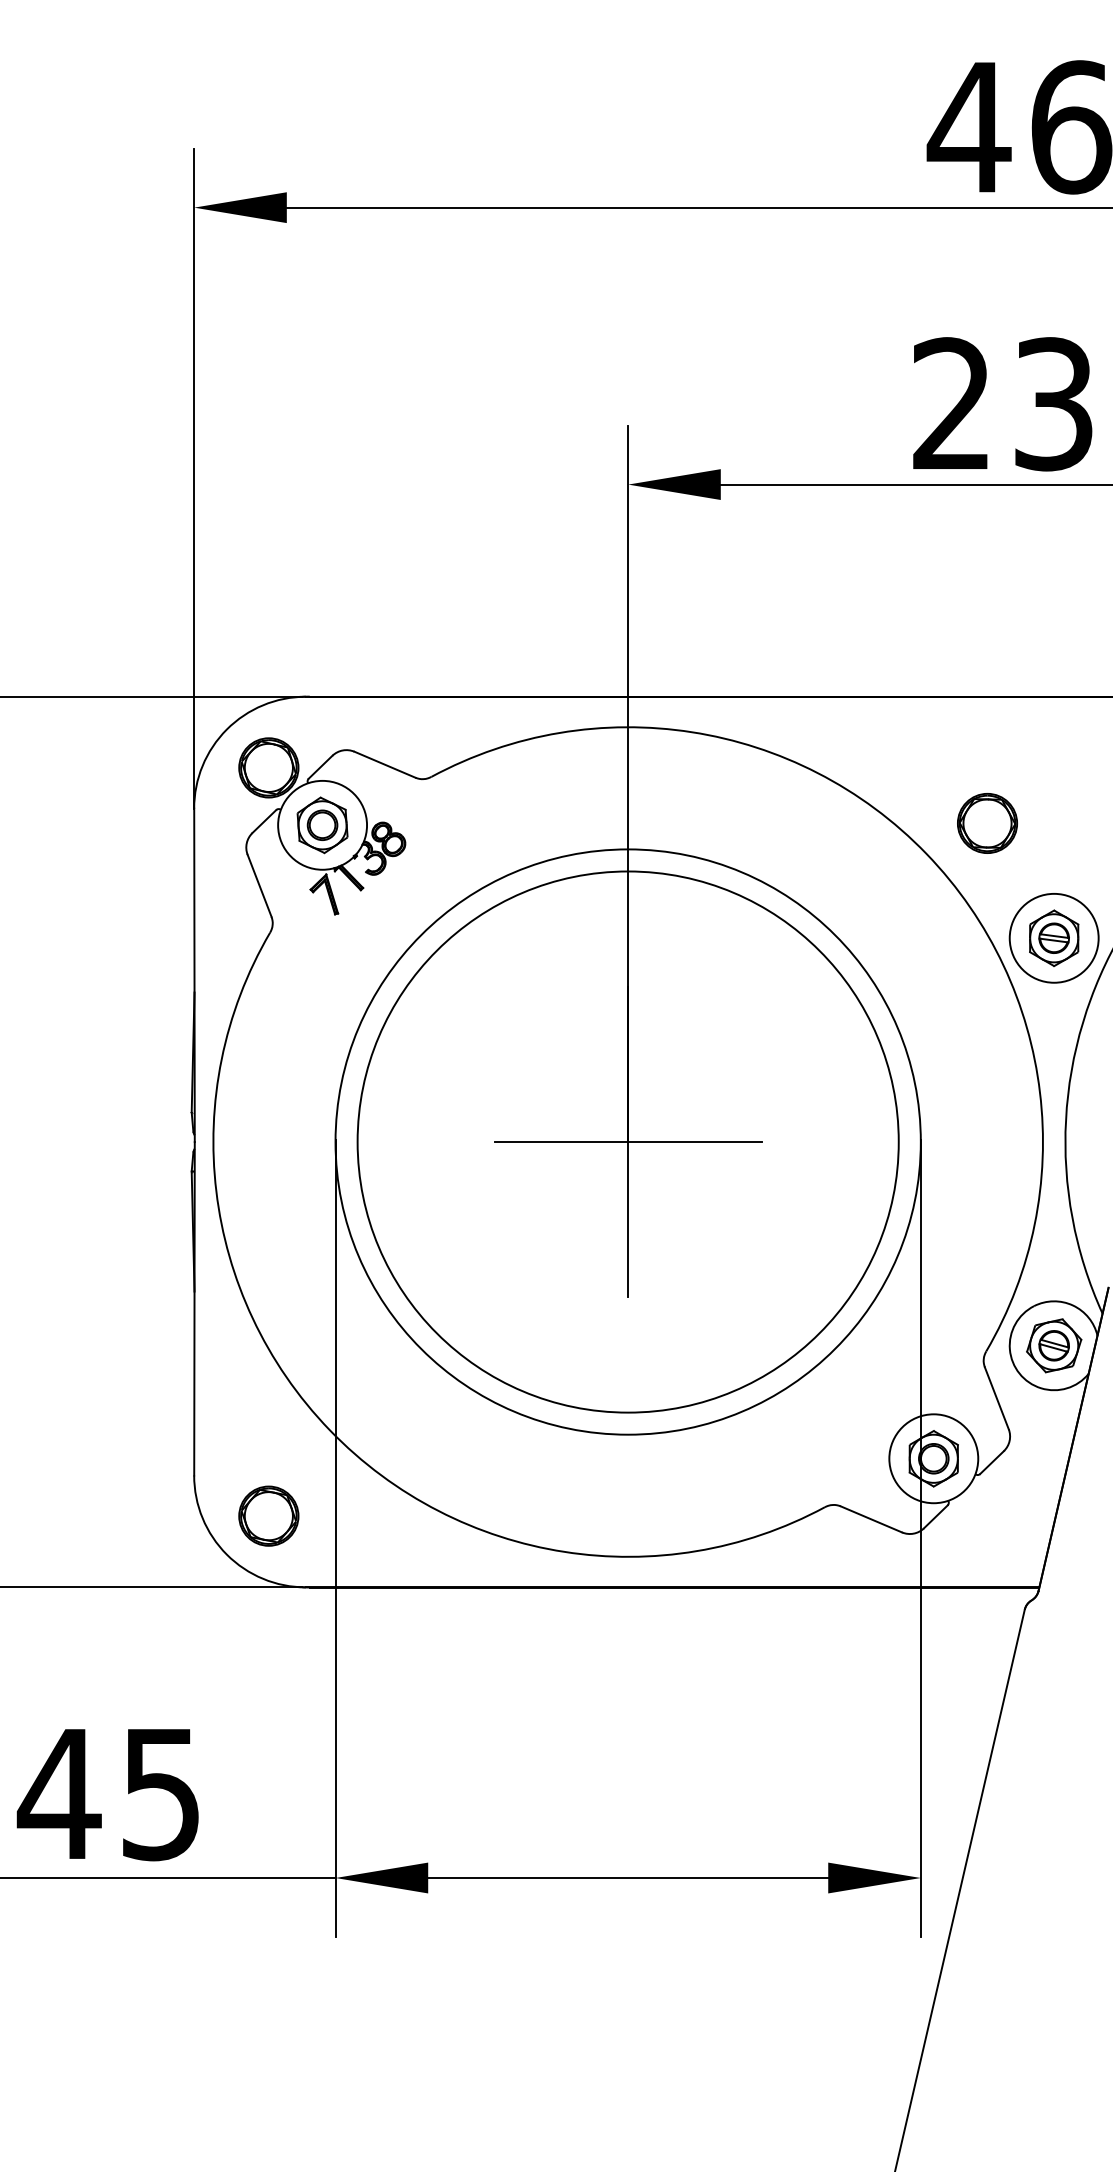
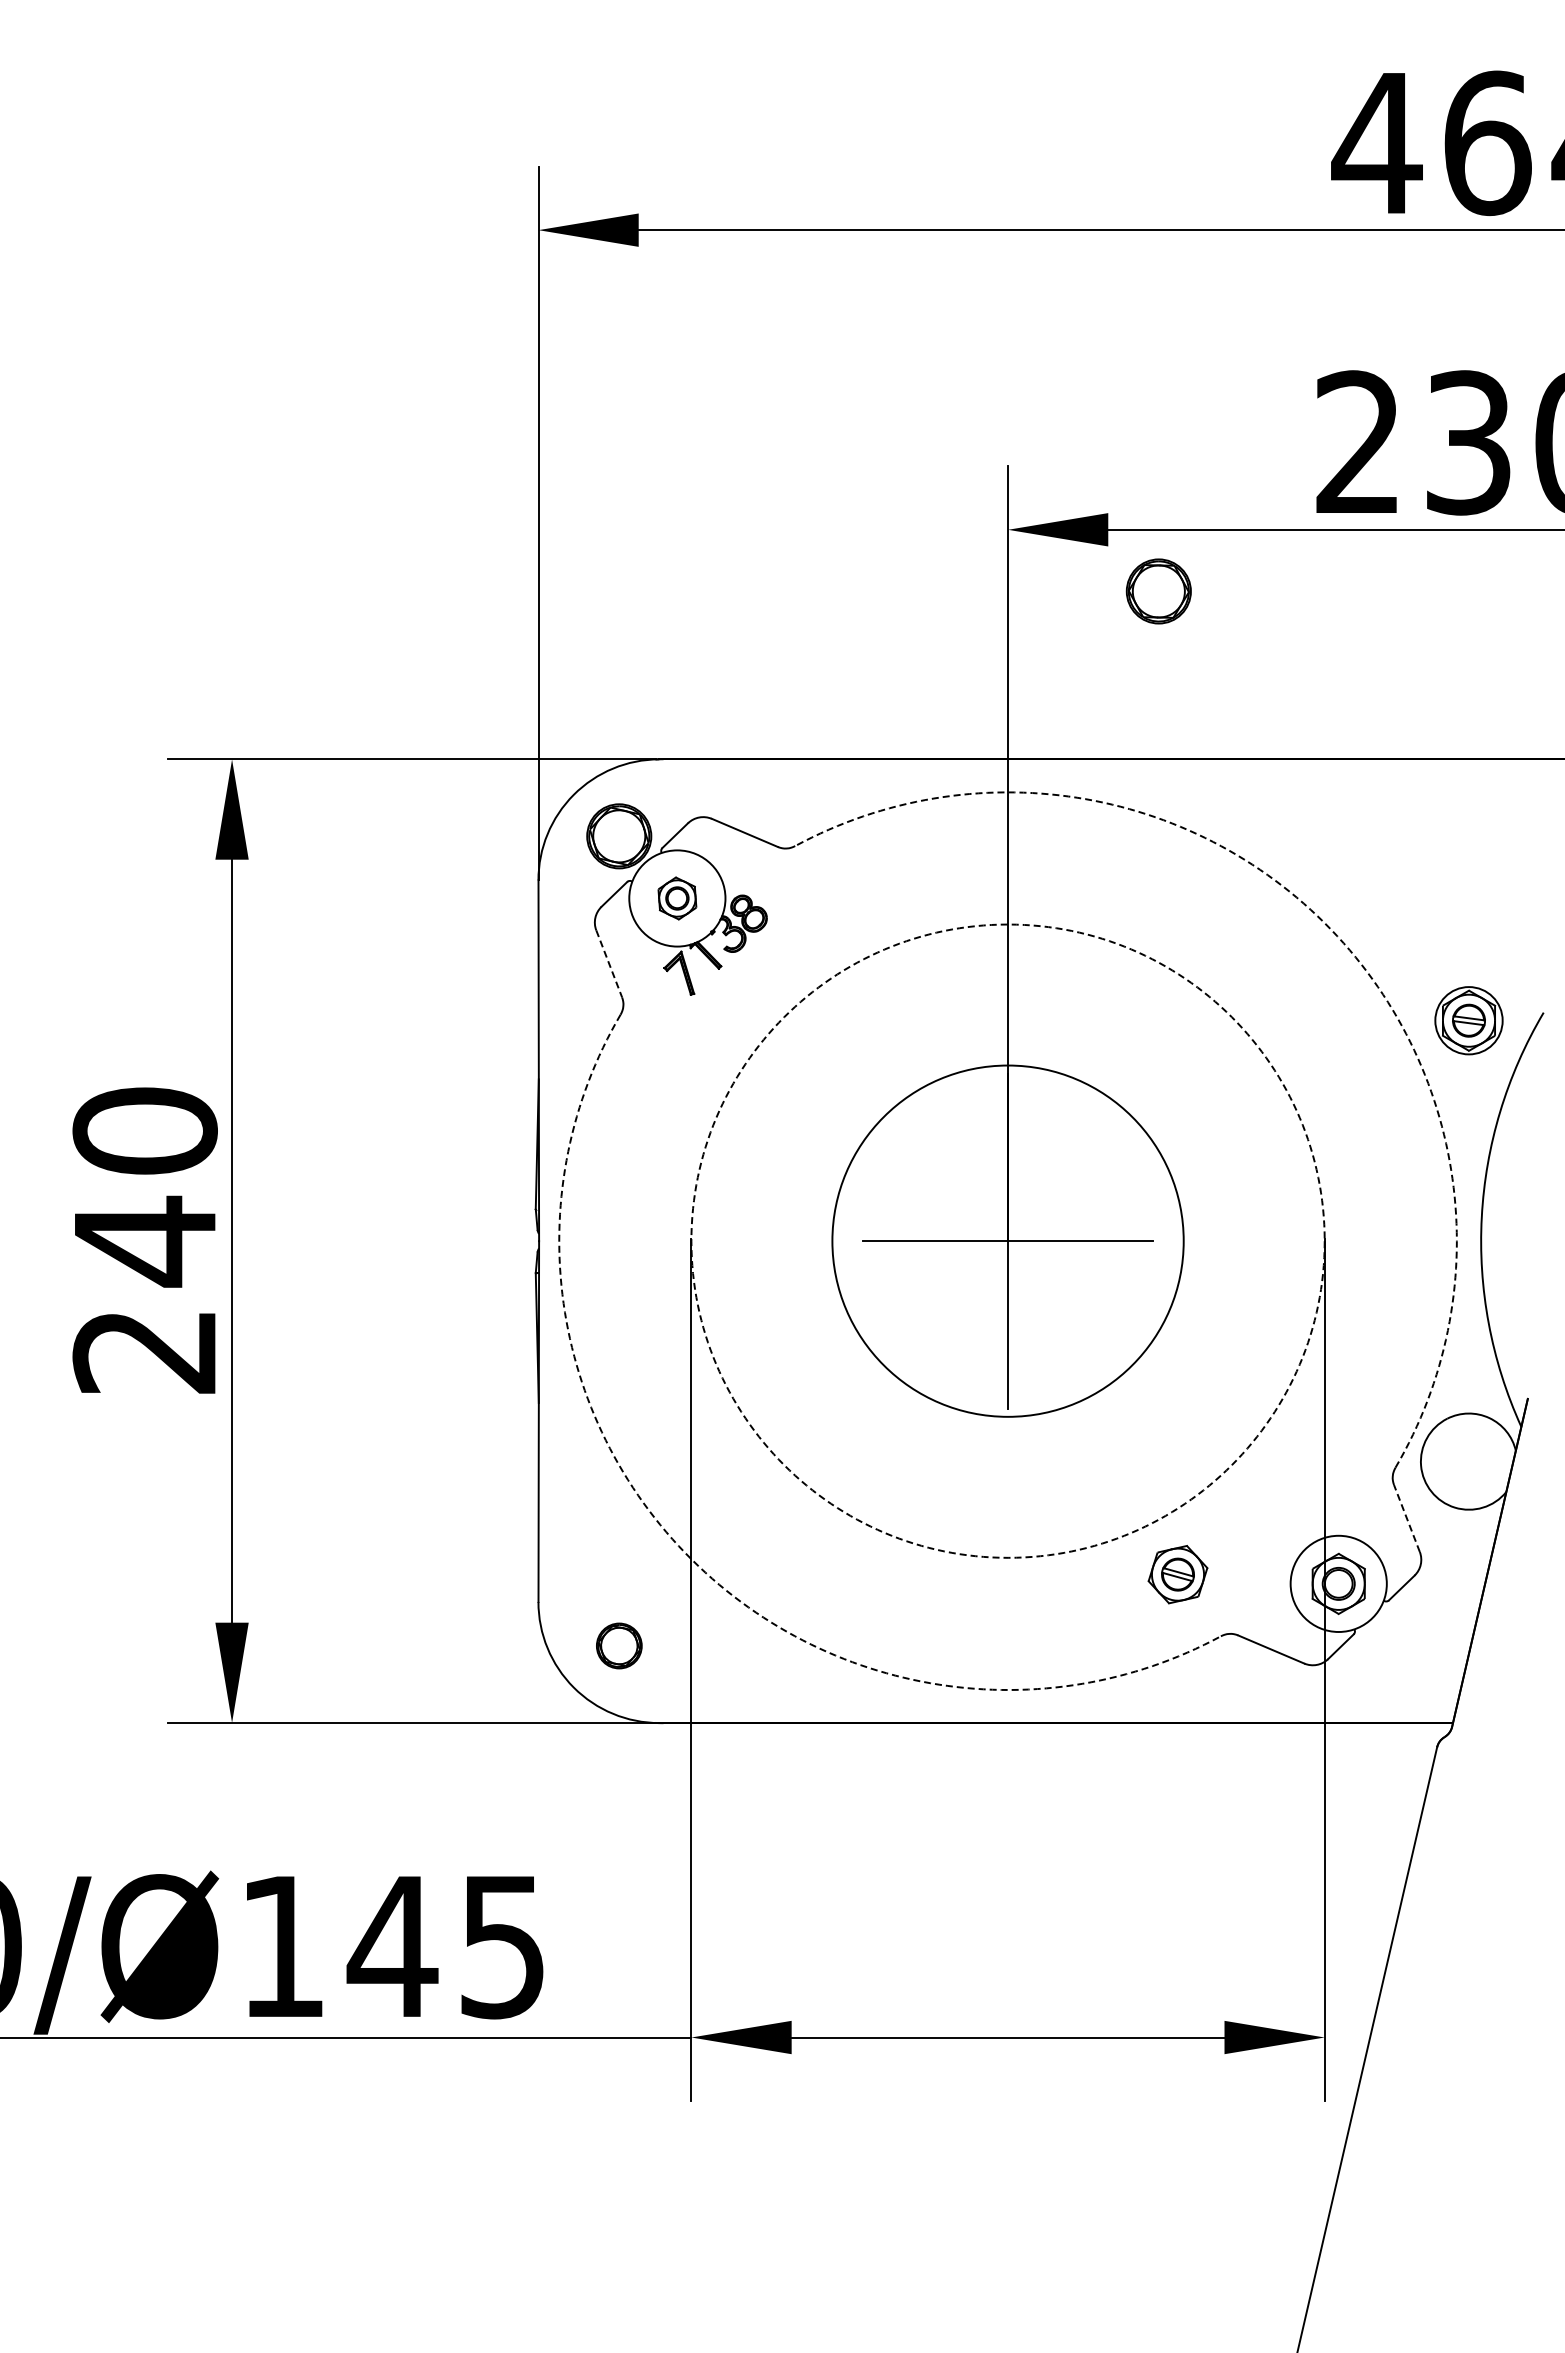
part: (987, 823) -> (1158, 591), moved
part: (322, 825) -> (677, 898), size x0.7
arc: (926, 853) -> (1330, 929), solid -> dashed
line: (259, 885) -> (609, 963), solid -> dashed
circle: (1053, 938) -> (1468, 1020), size x0.7
circle: (627, 1141) -> (1007, 1240), size x0.6
circle: (627, 1141) -> (1007, 1240), solid -> dashed
part: (1053, 1345) -> (1177, 1574), moved
line: (996, 1398) -> (1406, 1518), solid -> dashed
arc: (330, 1429) -> (685, 1552), solid -> dashed
part: (269, 1515) -> (619, 1645), size x0.7

